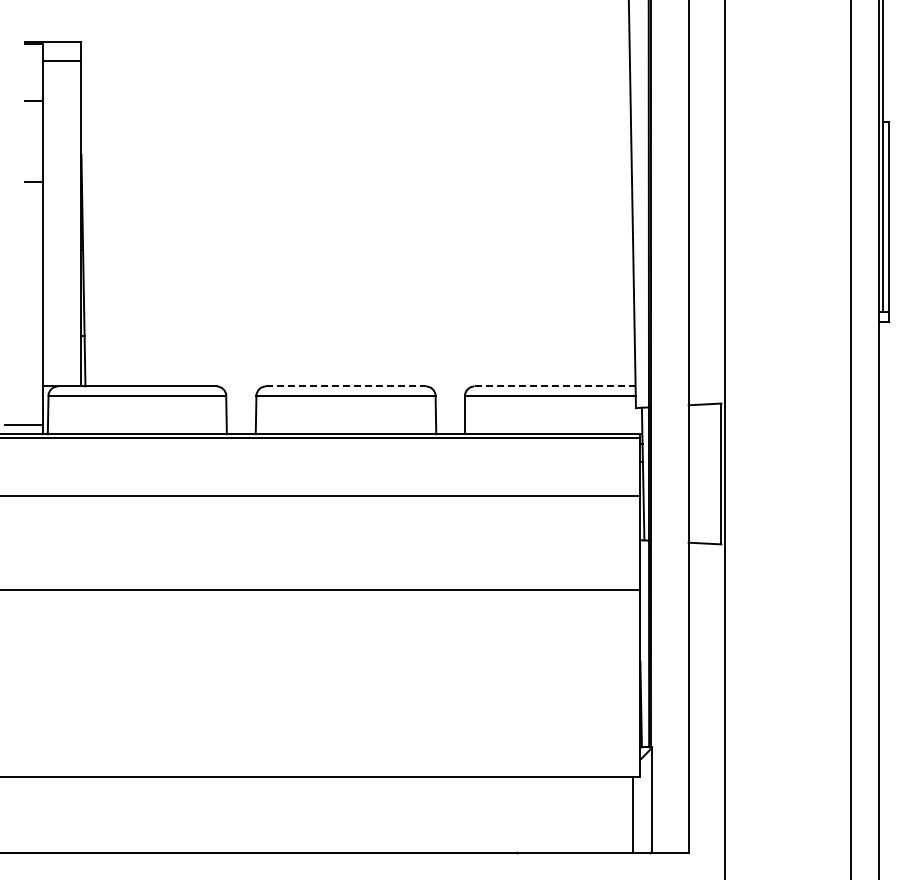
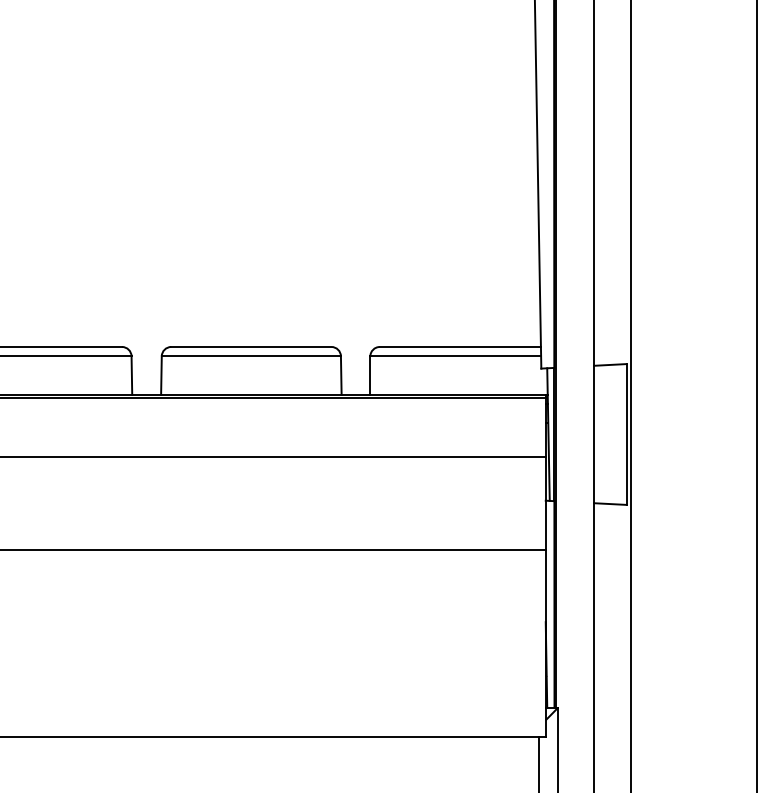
line: (346, 386) -> (251, 347), dashed -> solid
line: (555, 386) -> (460, 347), dashed -> solid

